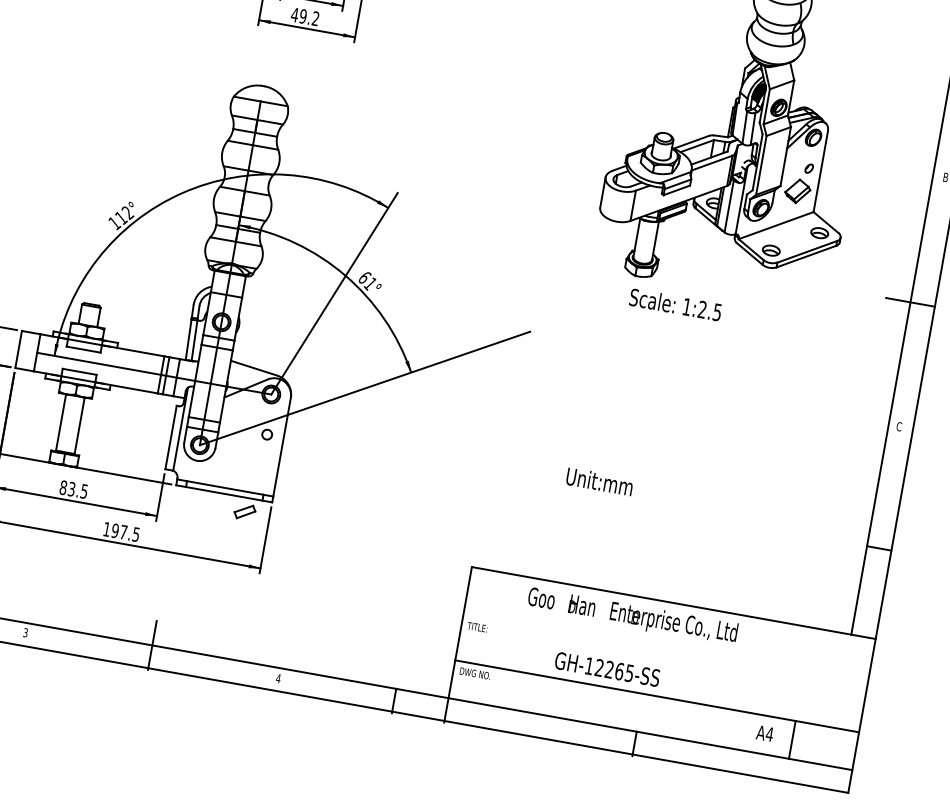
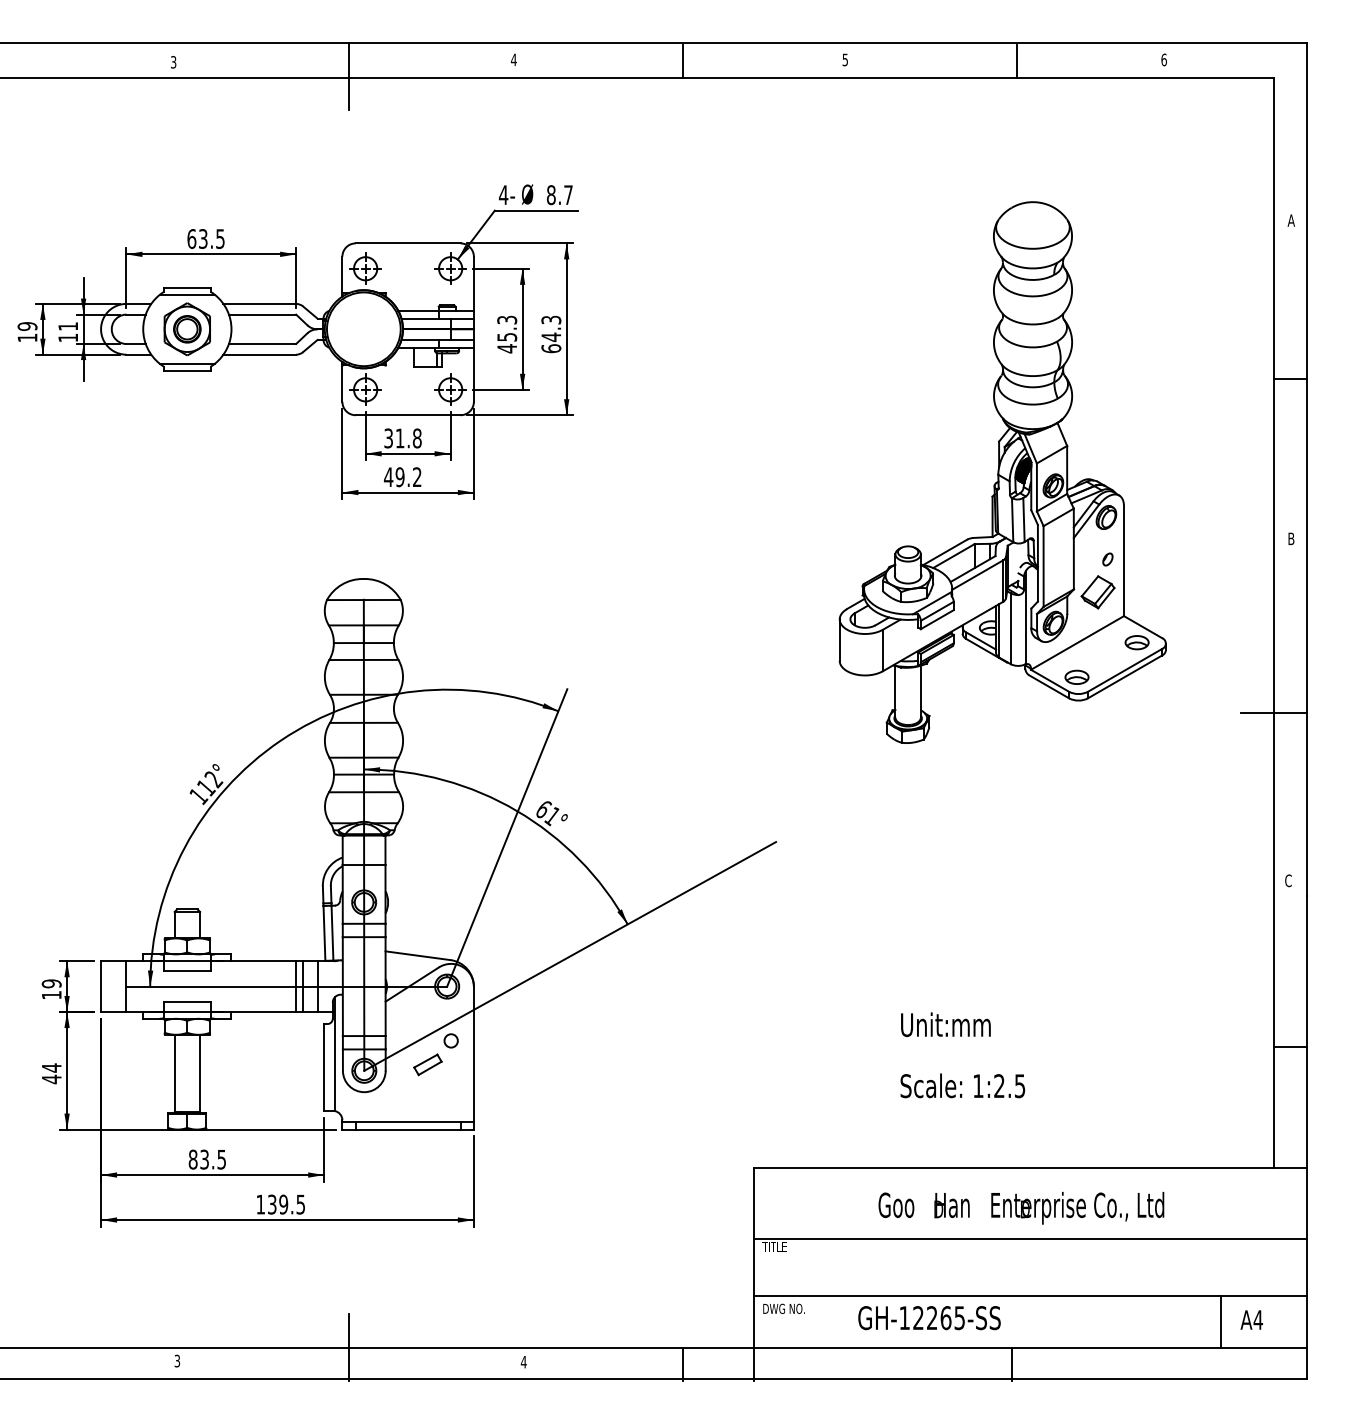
text: (675, 304) -> (962, 1085), moved
text: (599, 481) -> (945, 1024), moved
part: (244, 511) -> (427, 1064), moved
text: (119, 531) -> (277, 1204), 197.5 -> 139.5
text: (632, 616) -> (1021, 1207), moved
line: (664, 654) -> (1030, 1239), added
text: (607, 669) -> (929, 1318), moved
text: (764, 733) -> (1251, 1319), moved

